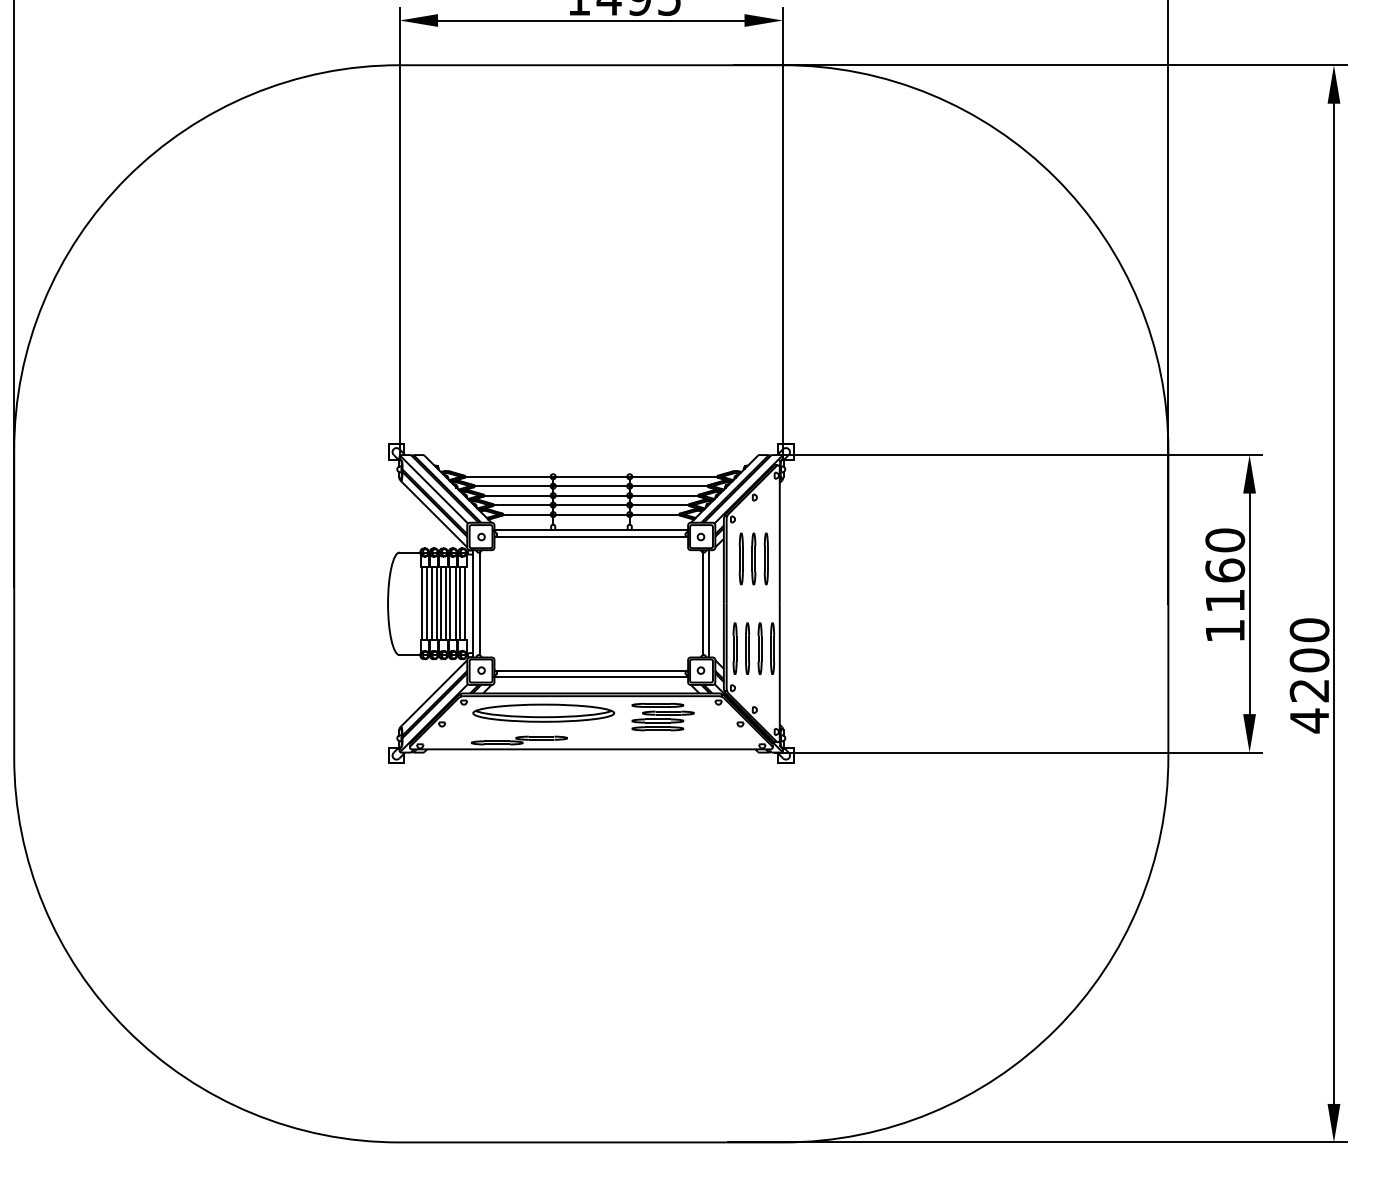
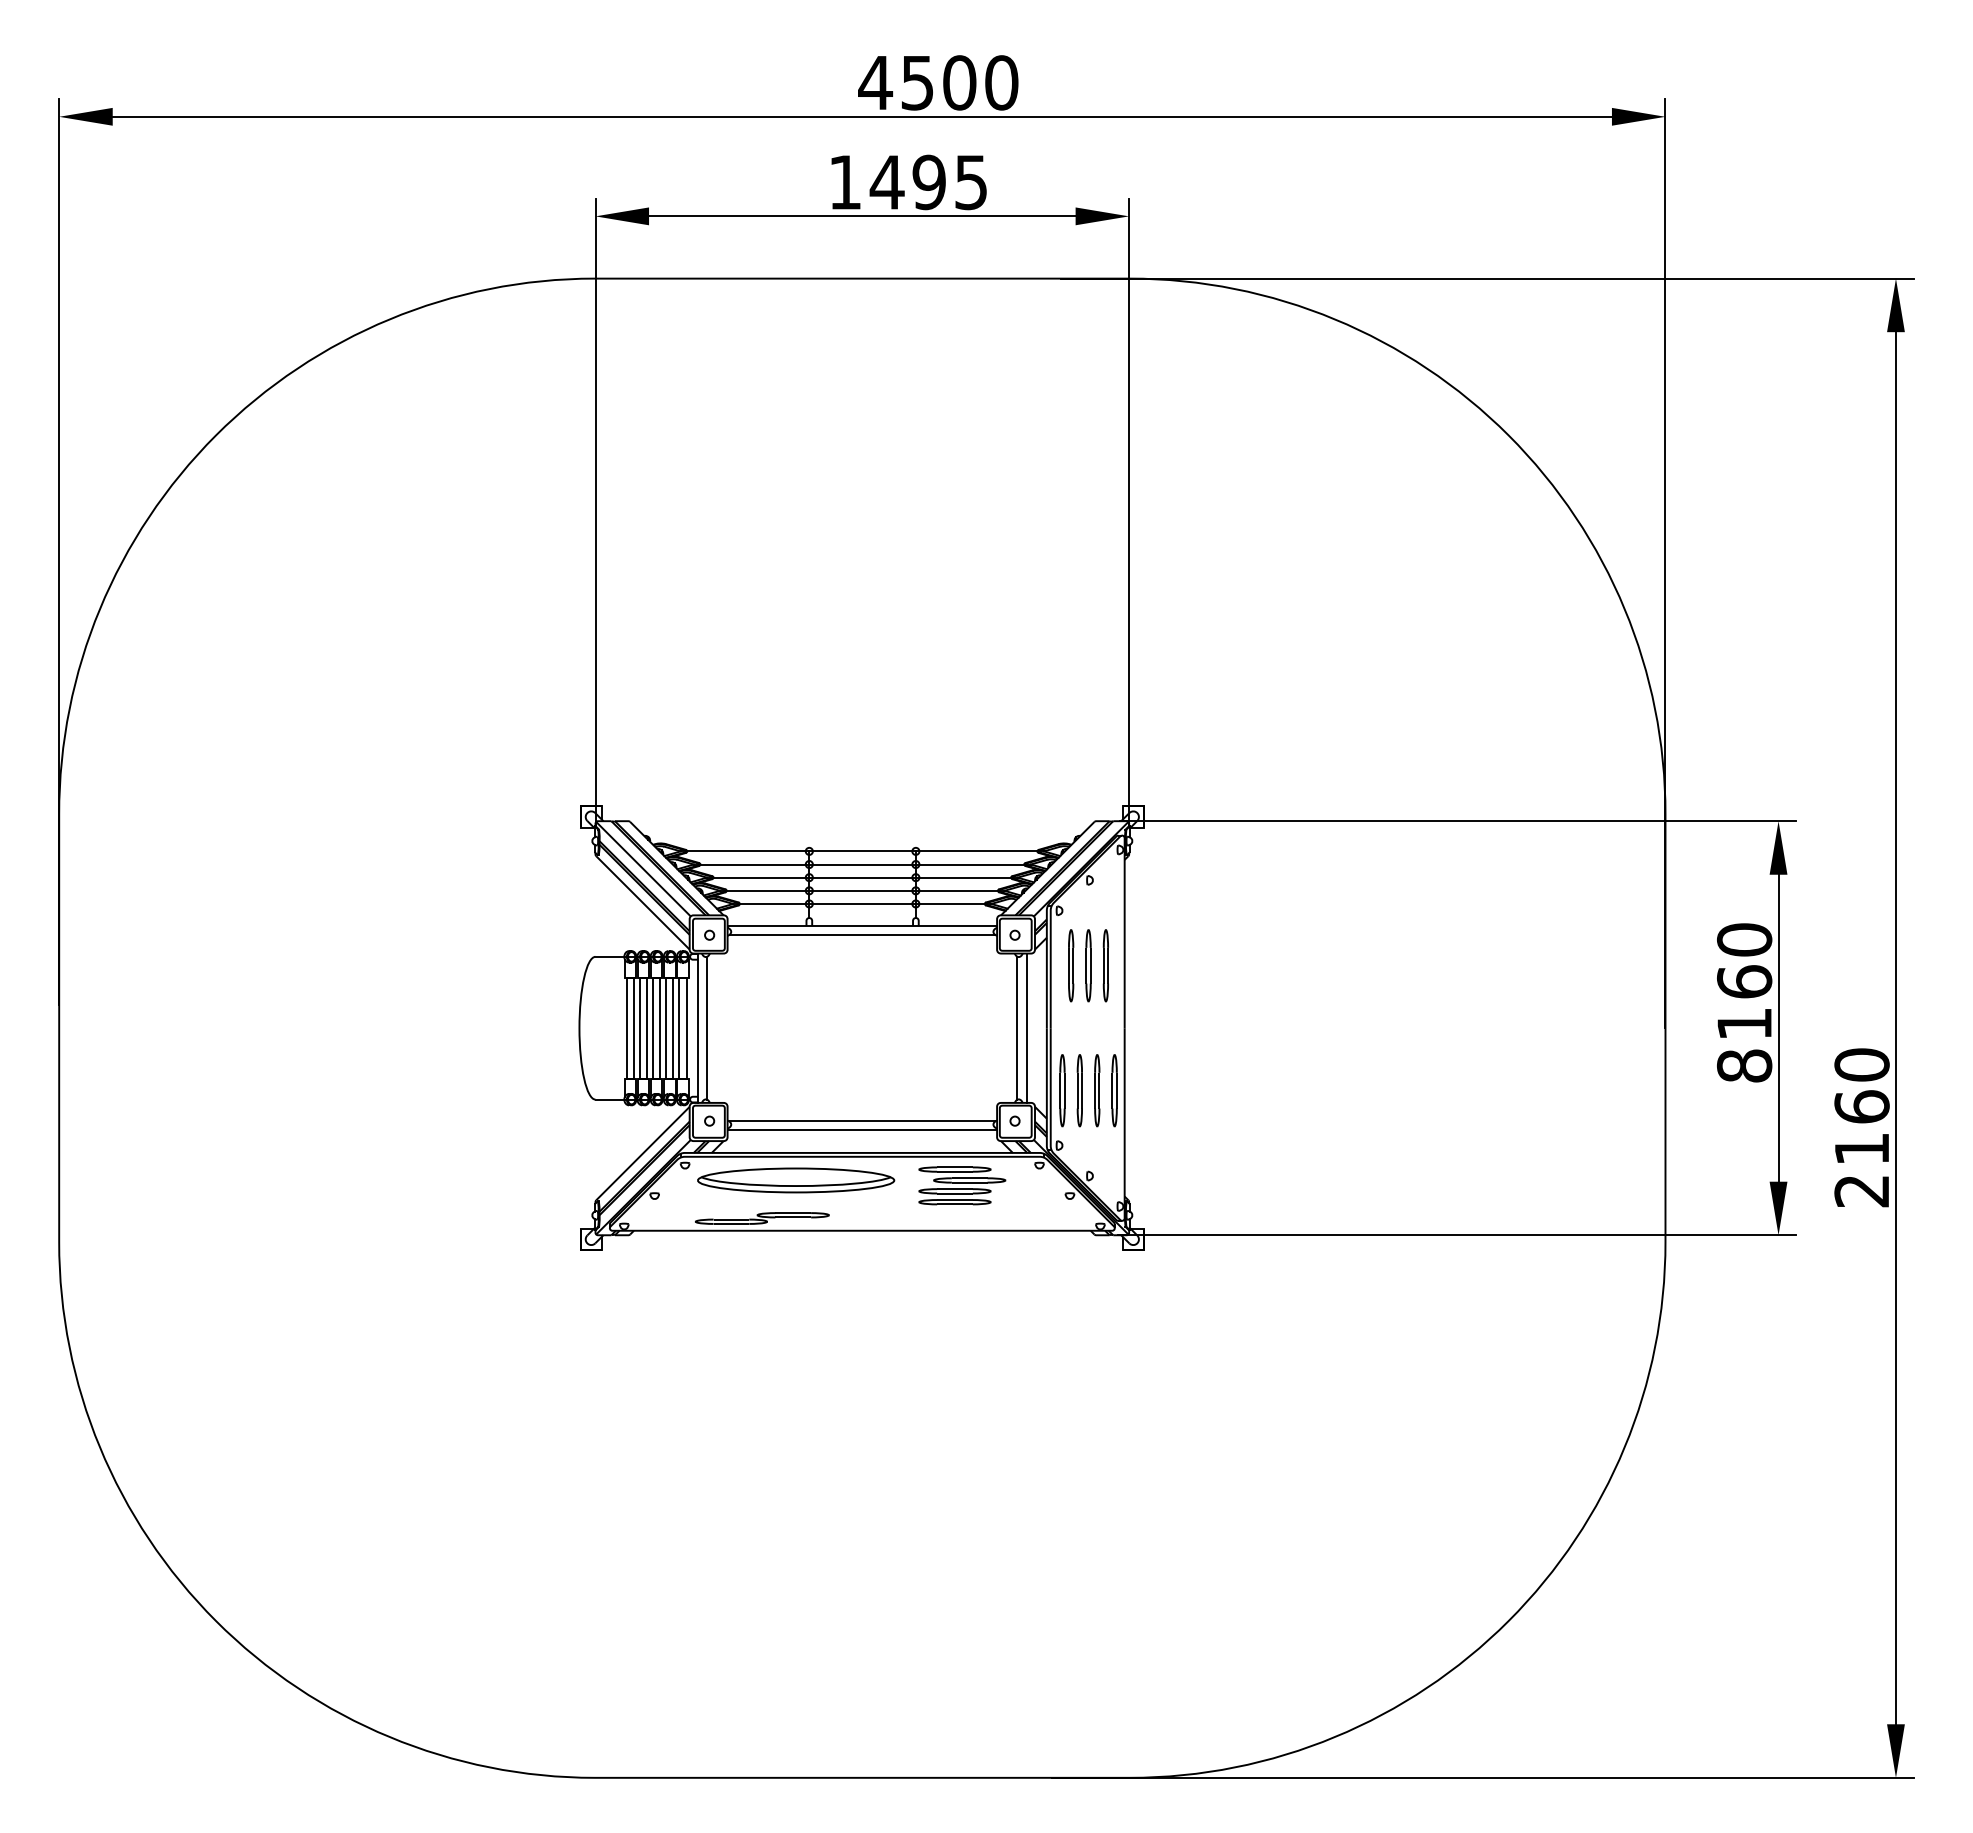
text: (1225, 630) -> (1744, 1065), 1160 -> 8160
text: (1309, 690) -> (1861, 1149), 4200 -> 2160

